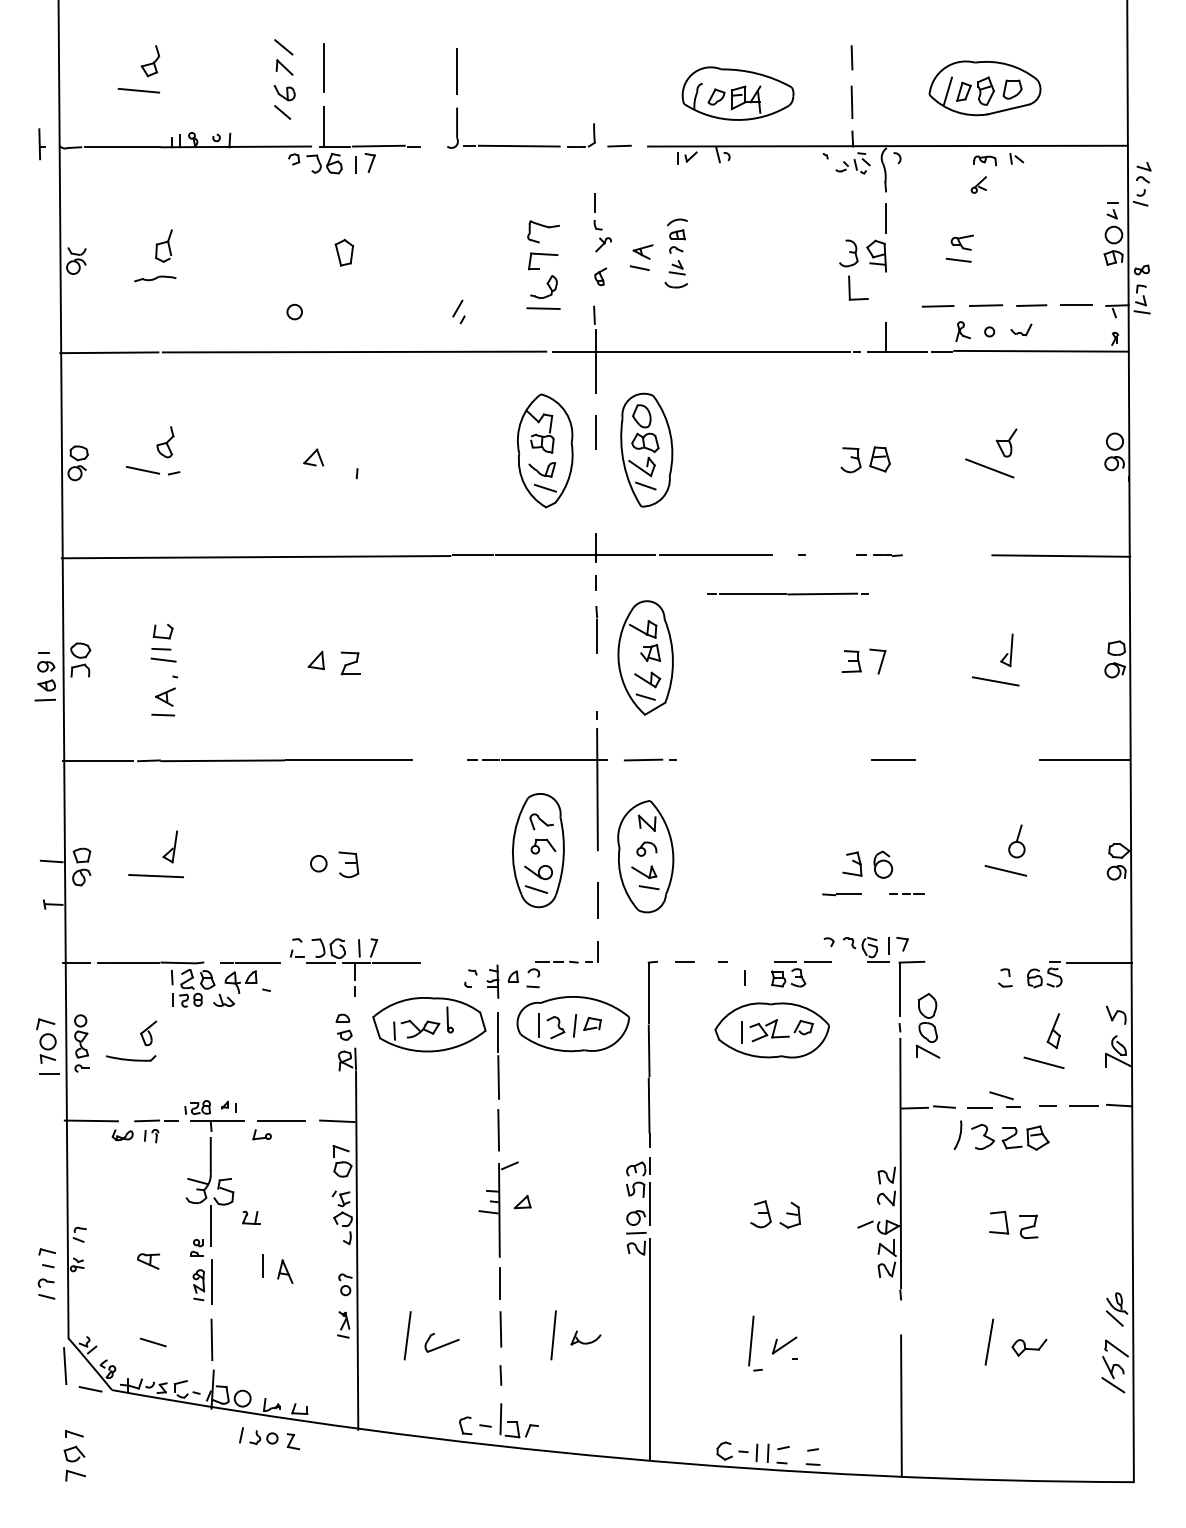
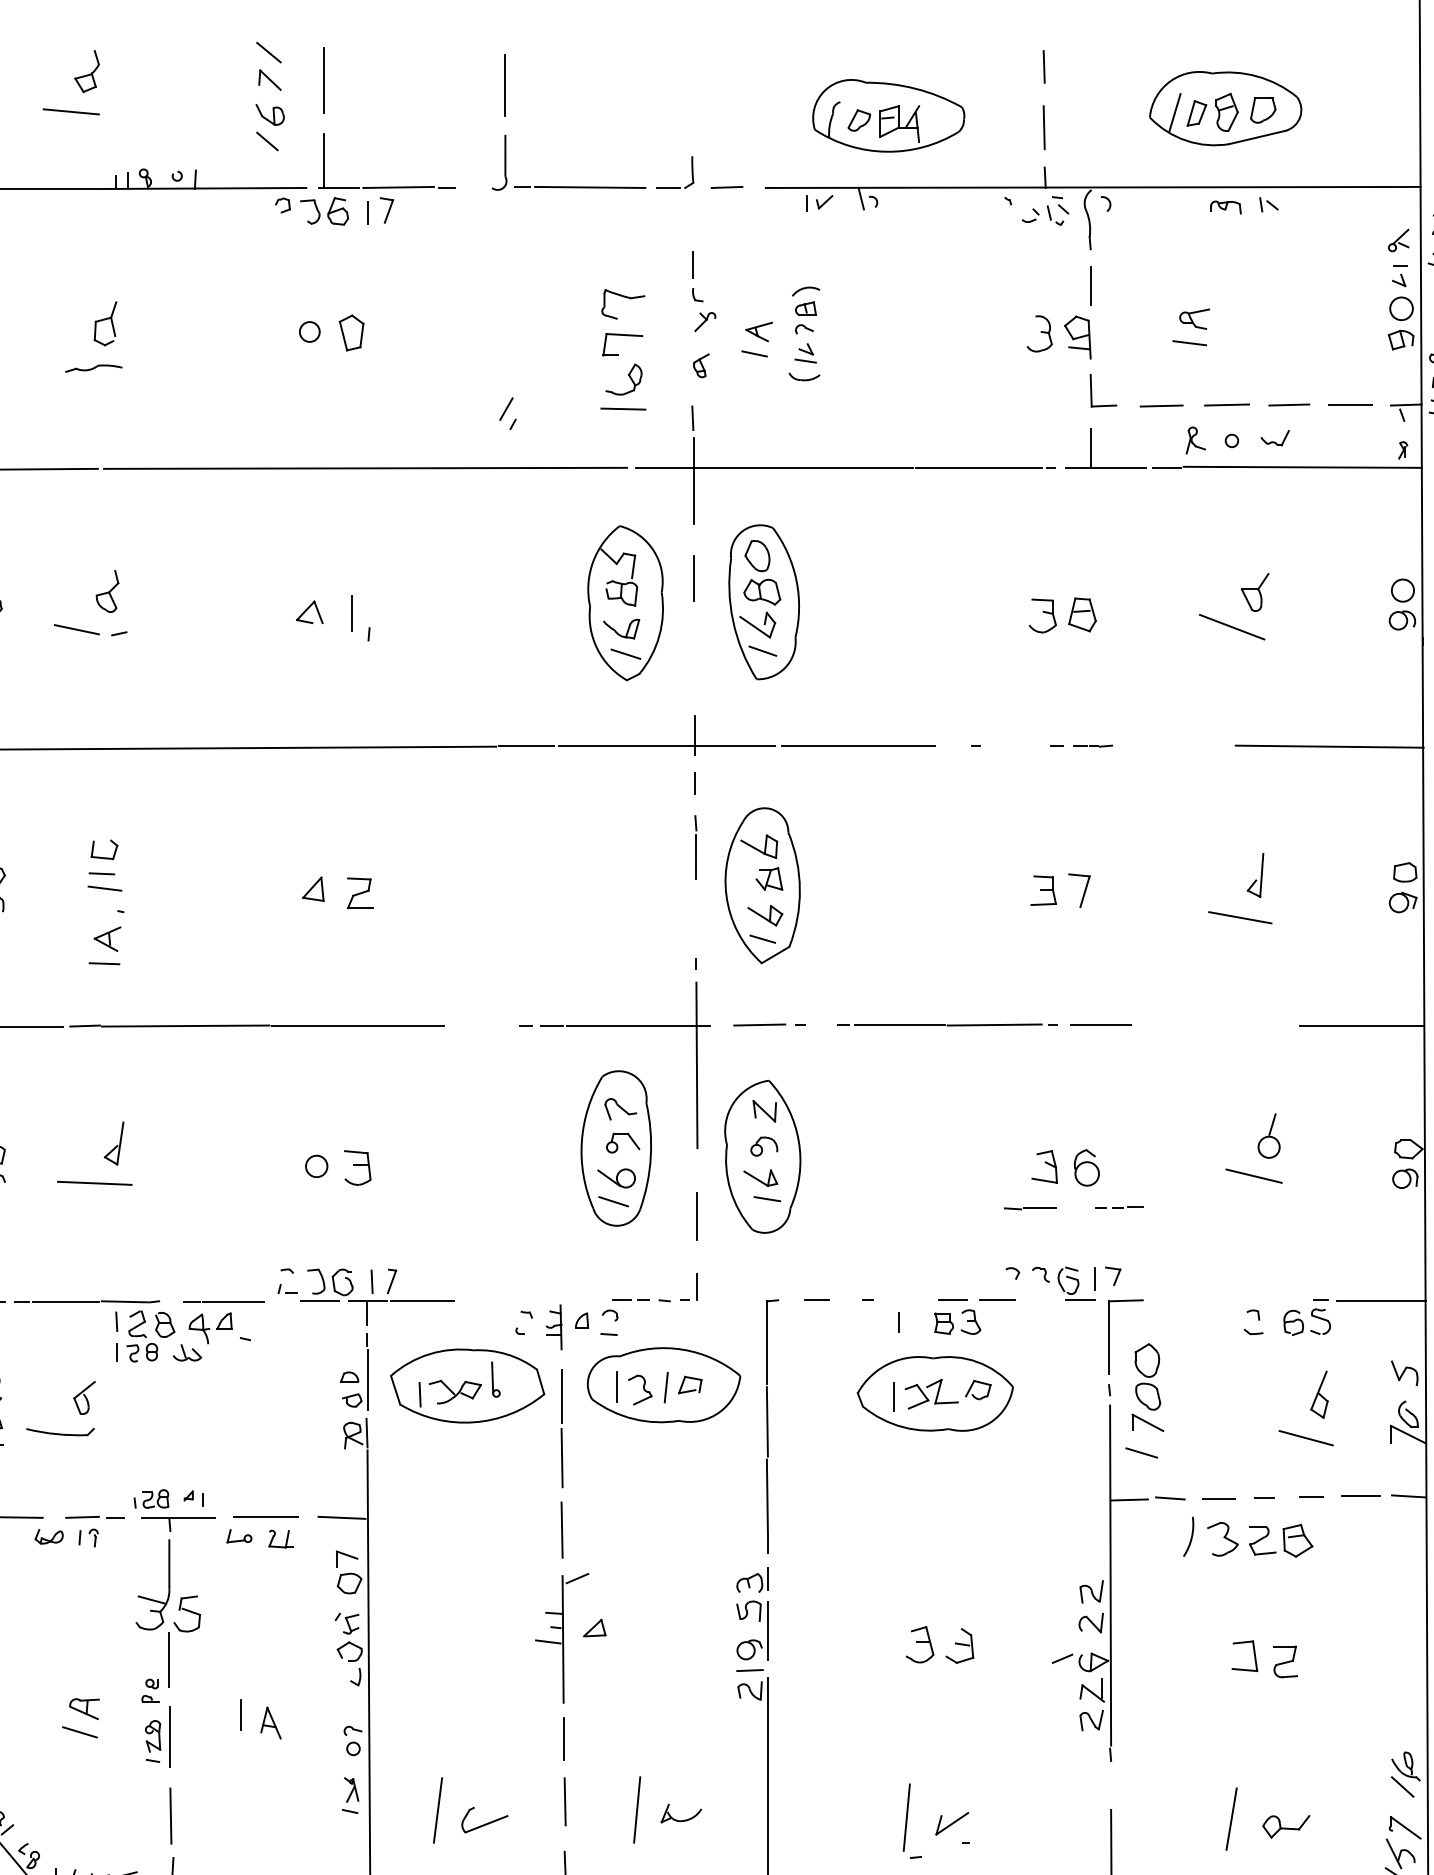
part: (978, 184) -> (1398, 239), moved
part: (850, 287) -> (1092, 389), moved
circle: (294, 311) -> (309, 331), moved
line: (344, 458) -> (351, 613), added
part: (787, 593) -> (946, 1024), moved
line: (356, 1019) -> (368, 1378), added
line: (1001, 1095) -> (1141, 1452), moved
part: (251, 1217) -> (280, 1538), moved
line: (153, 1342) -> (80, 1732), moved

